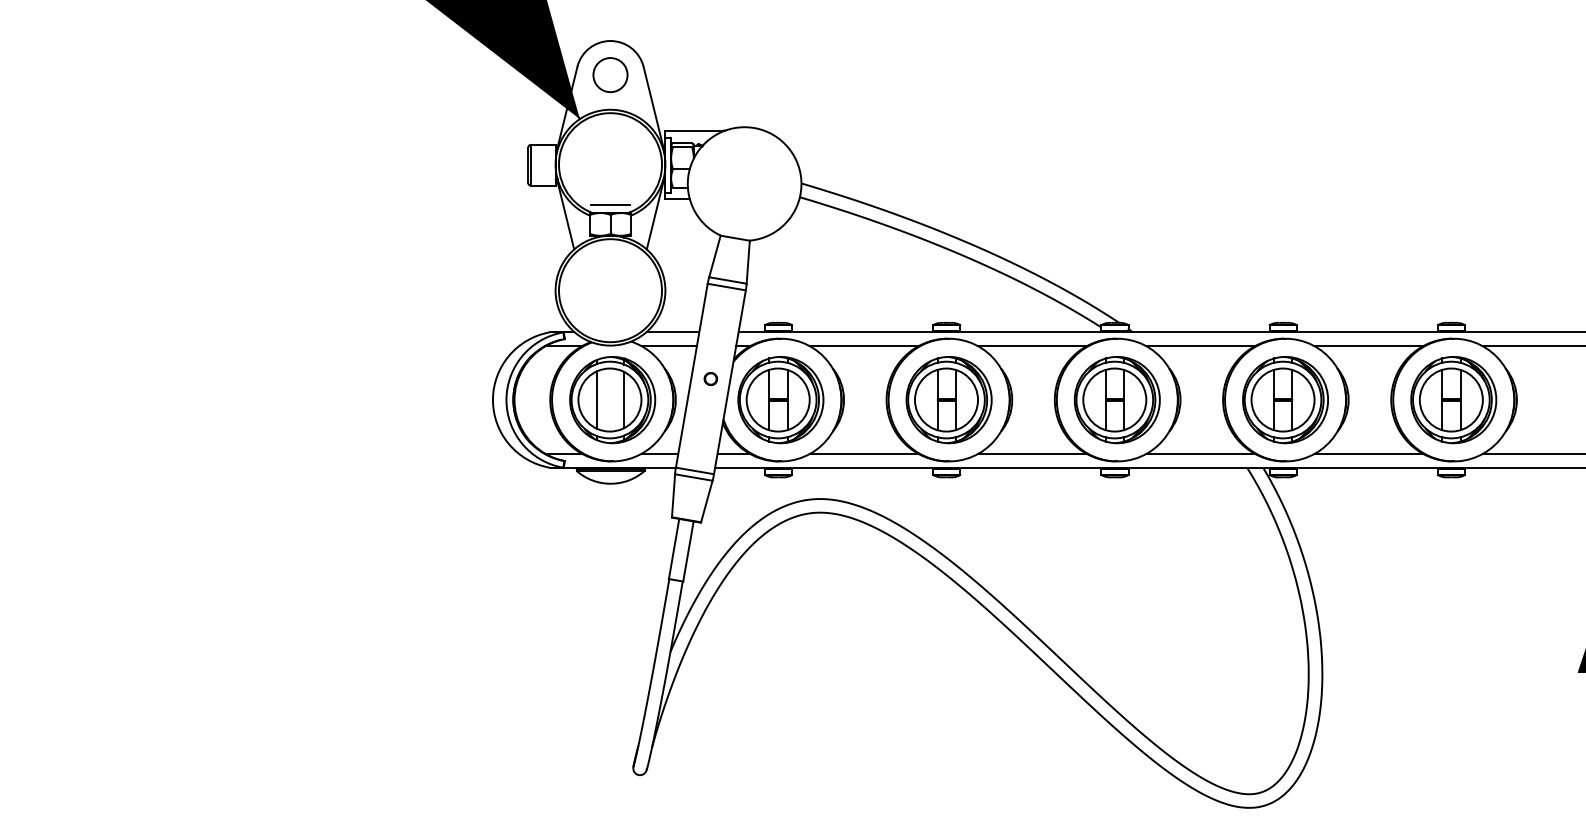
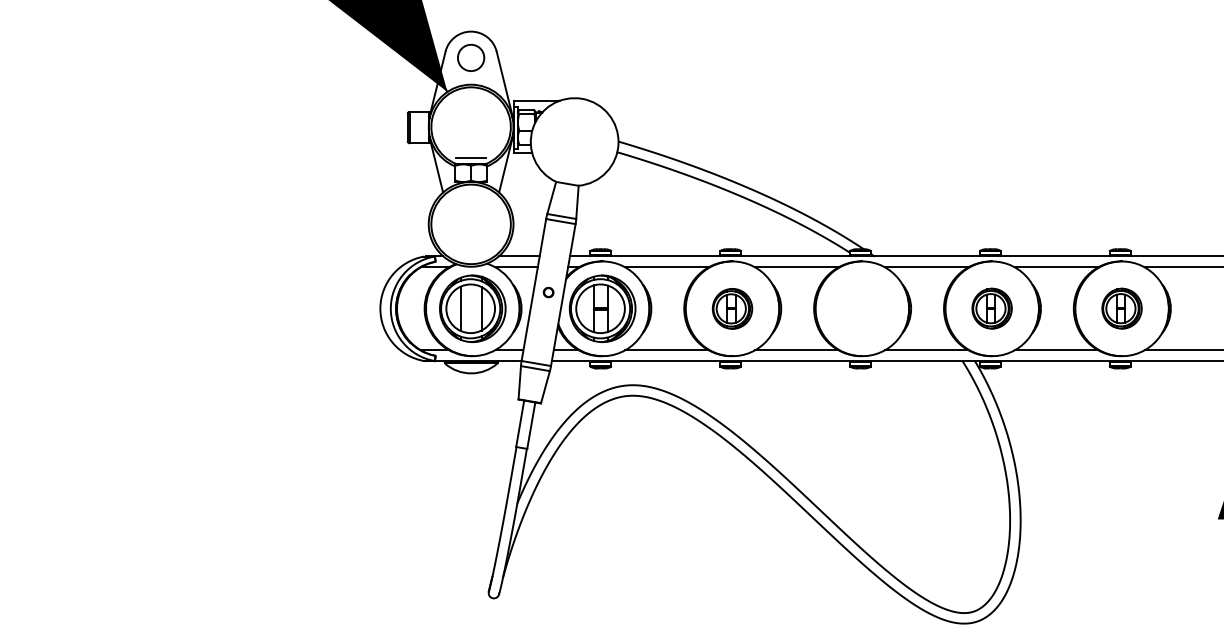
part: (949, 399) -> (732, 308), size x0.6
part: (1117, 399) -> (862, 308), removed
part: (1284, 399) -> (991, 308), size x0.6
part: (1453, 399) -> (1121, 308), size x0.6

